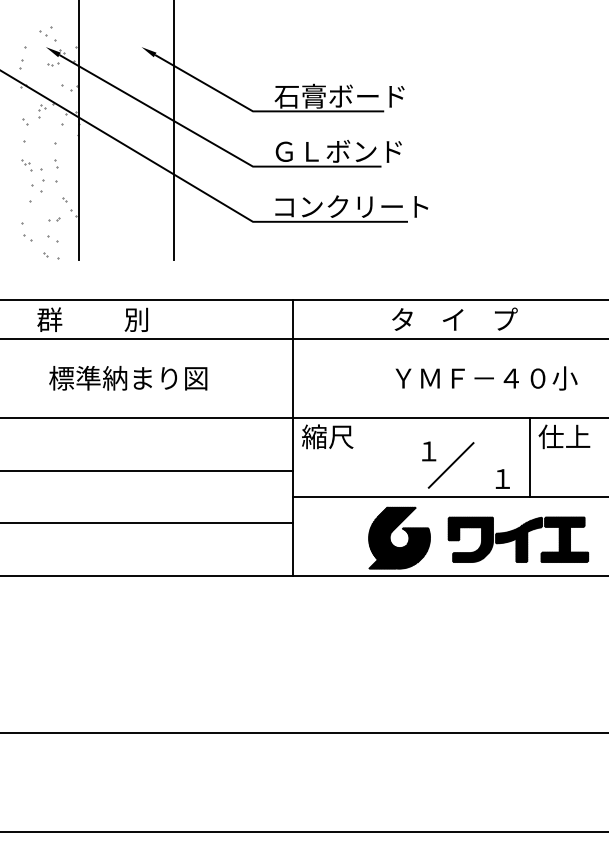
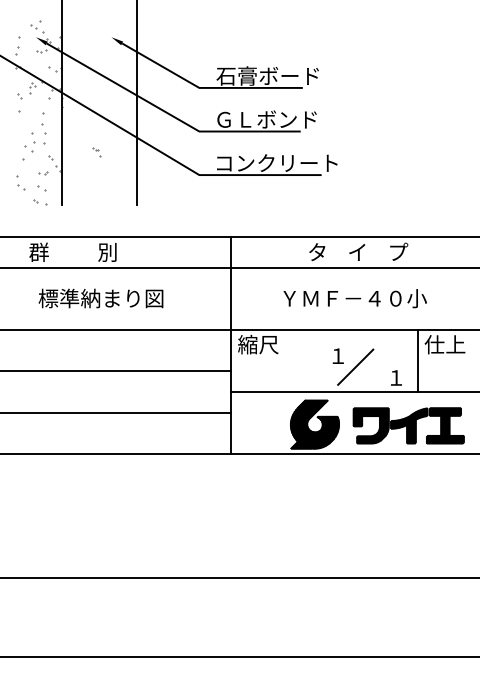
part: (56, 163) -> (44, 129), size x1.6
part: (26, 165) -> (96, 151), moved
text: (486, 378) -> (355, 298), moved

